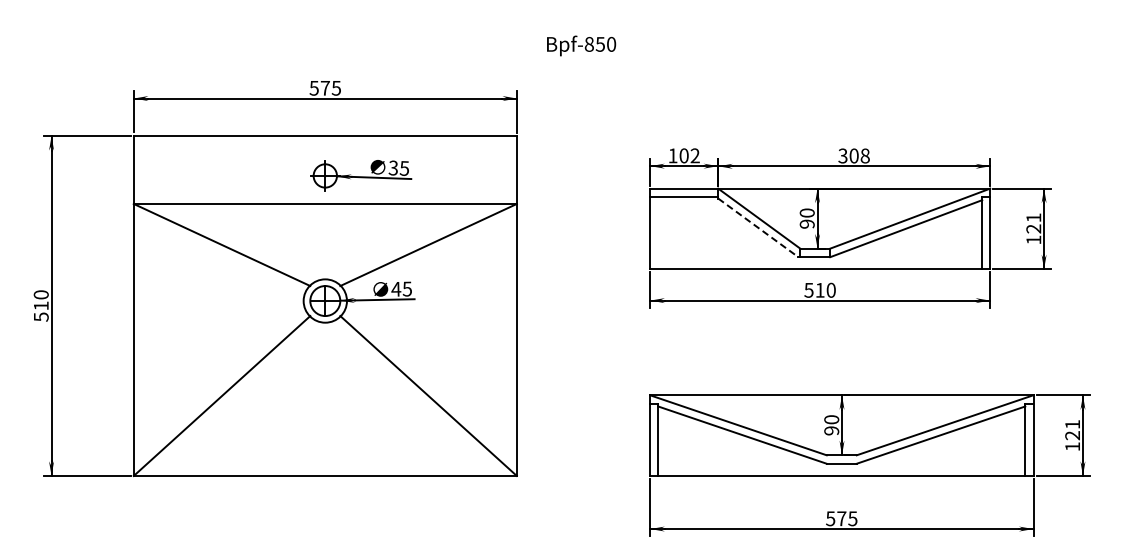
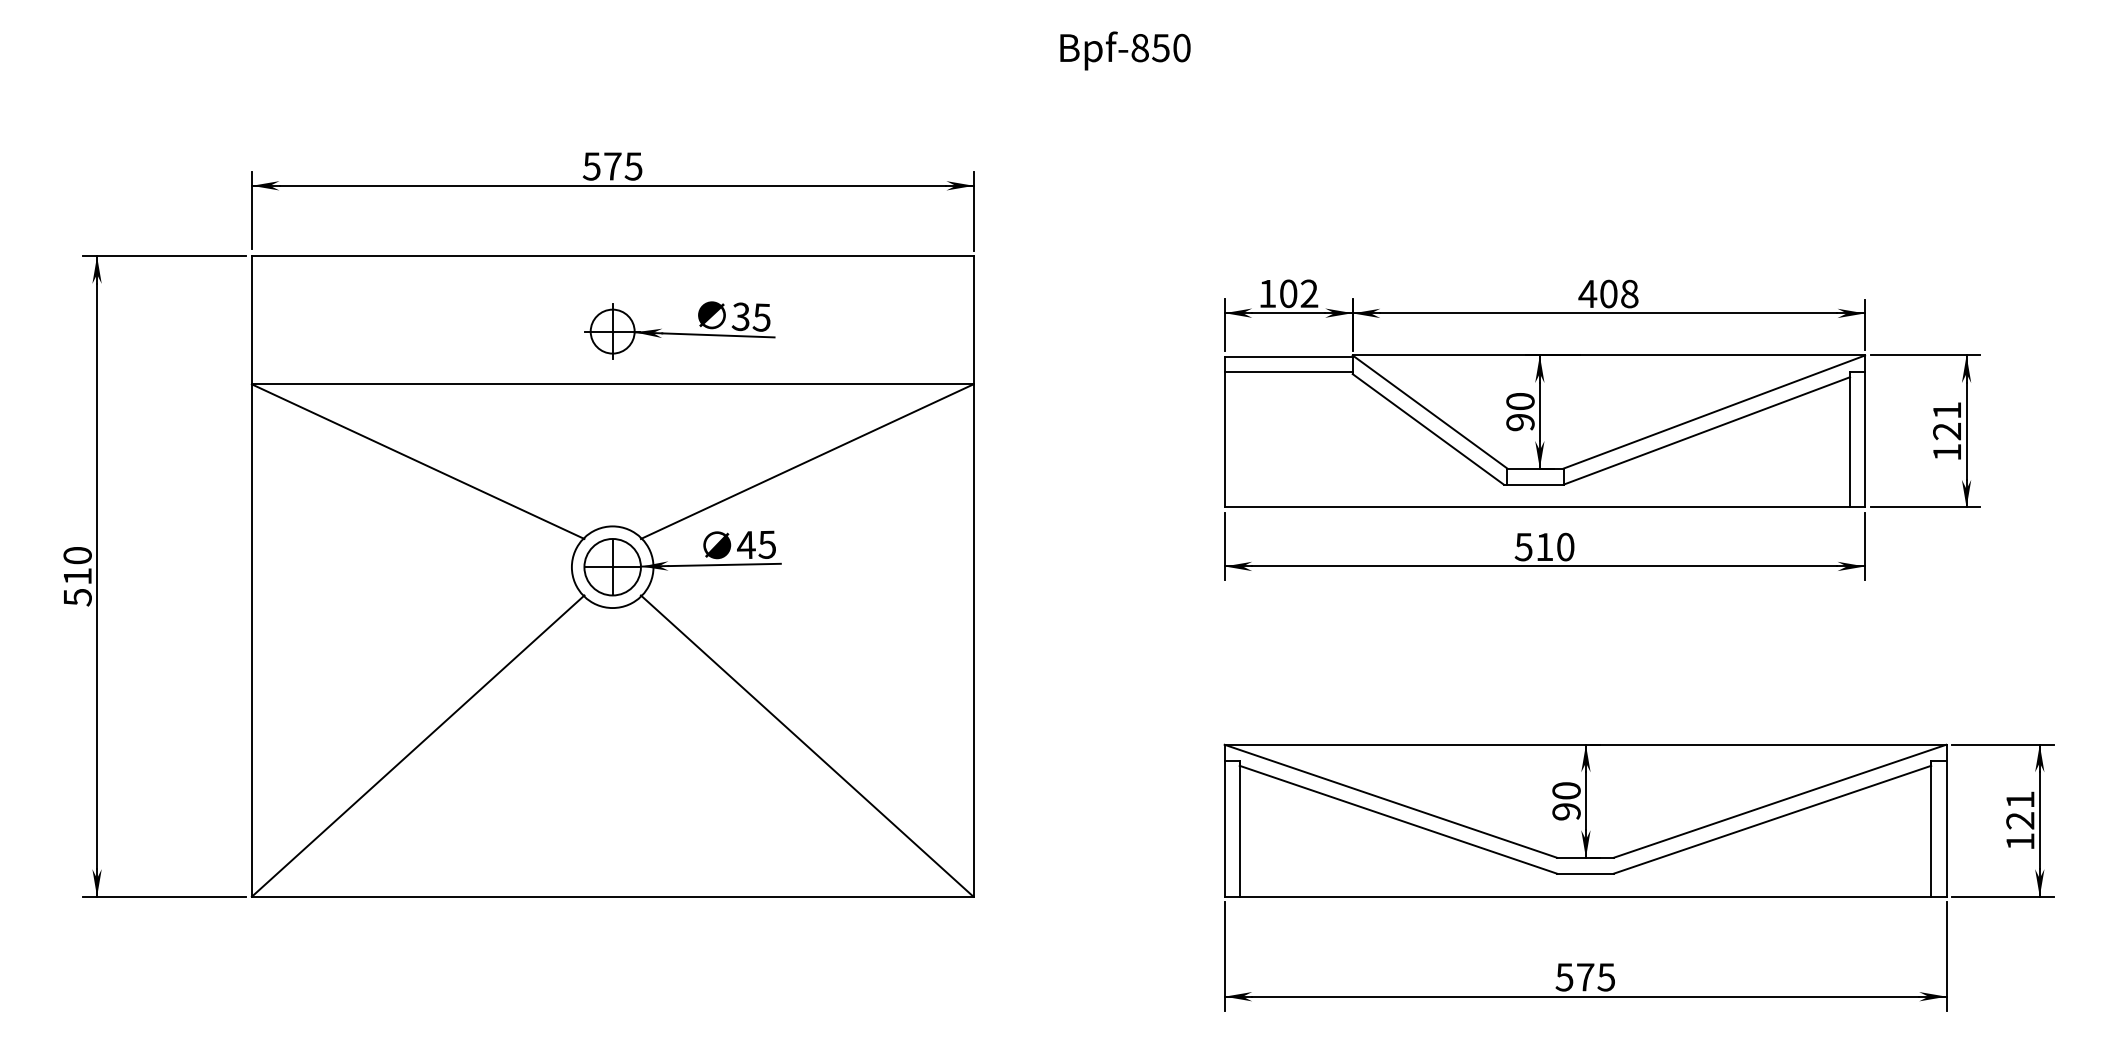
text: (581, 45) -> (1125, 50), moved
text: (842, 155) -> (1586, 293), 308 -> 408
line: (758, 227) -> (1428, 428), dashed -> solid

